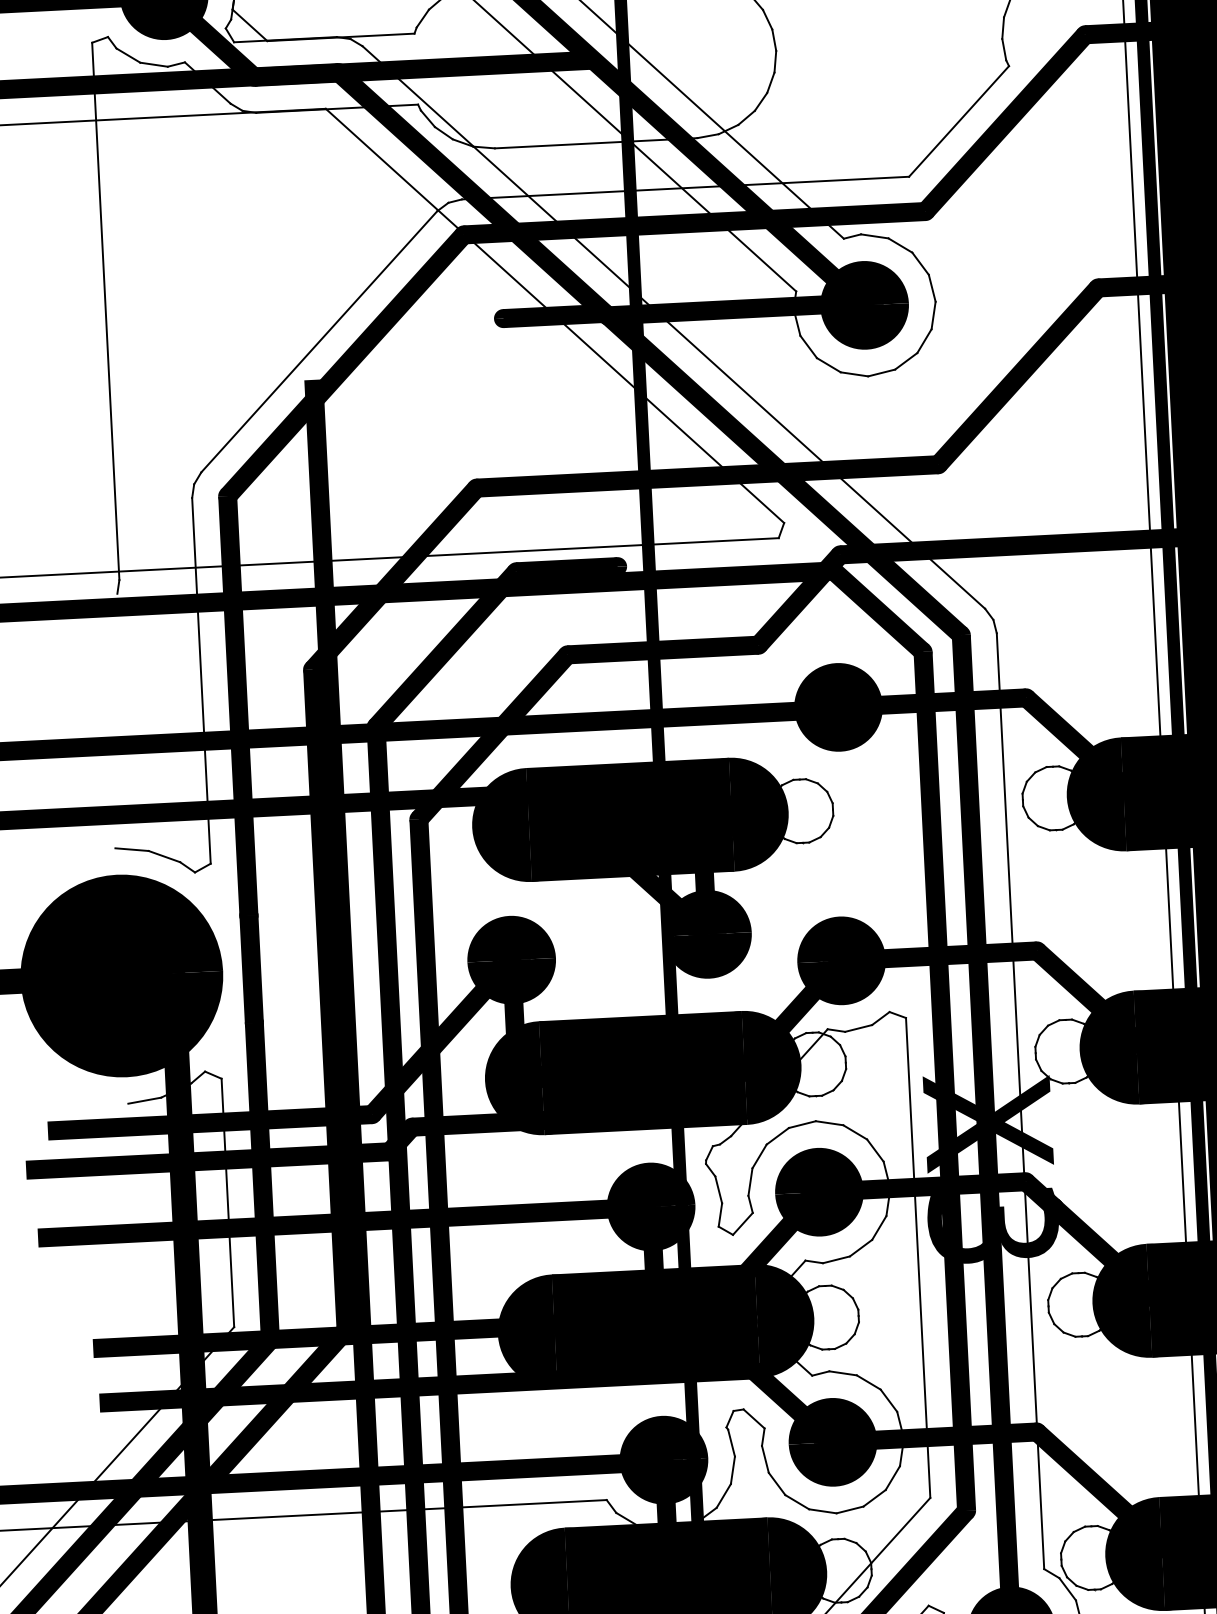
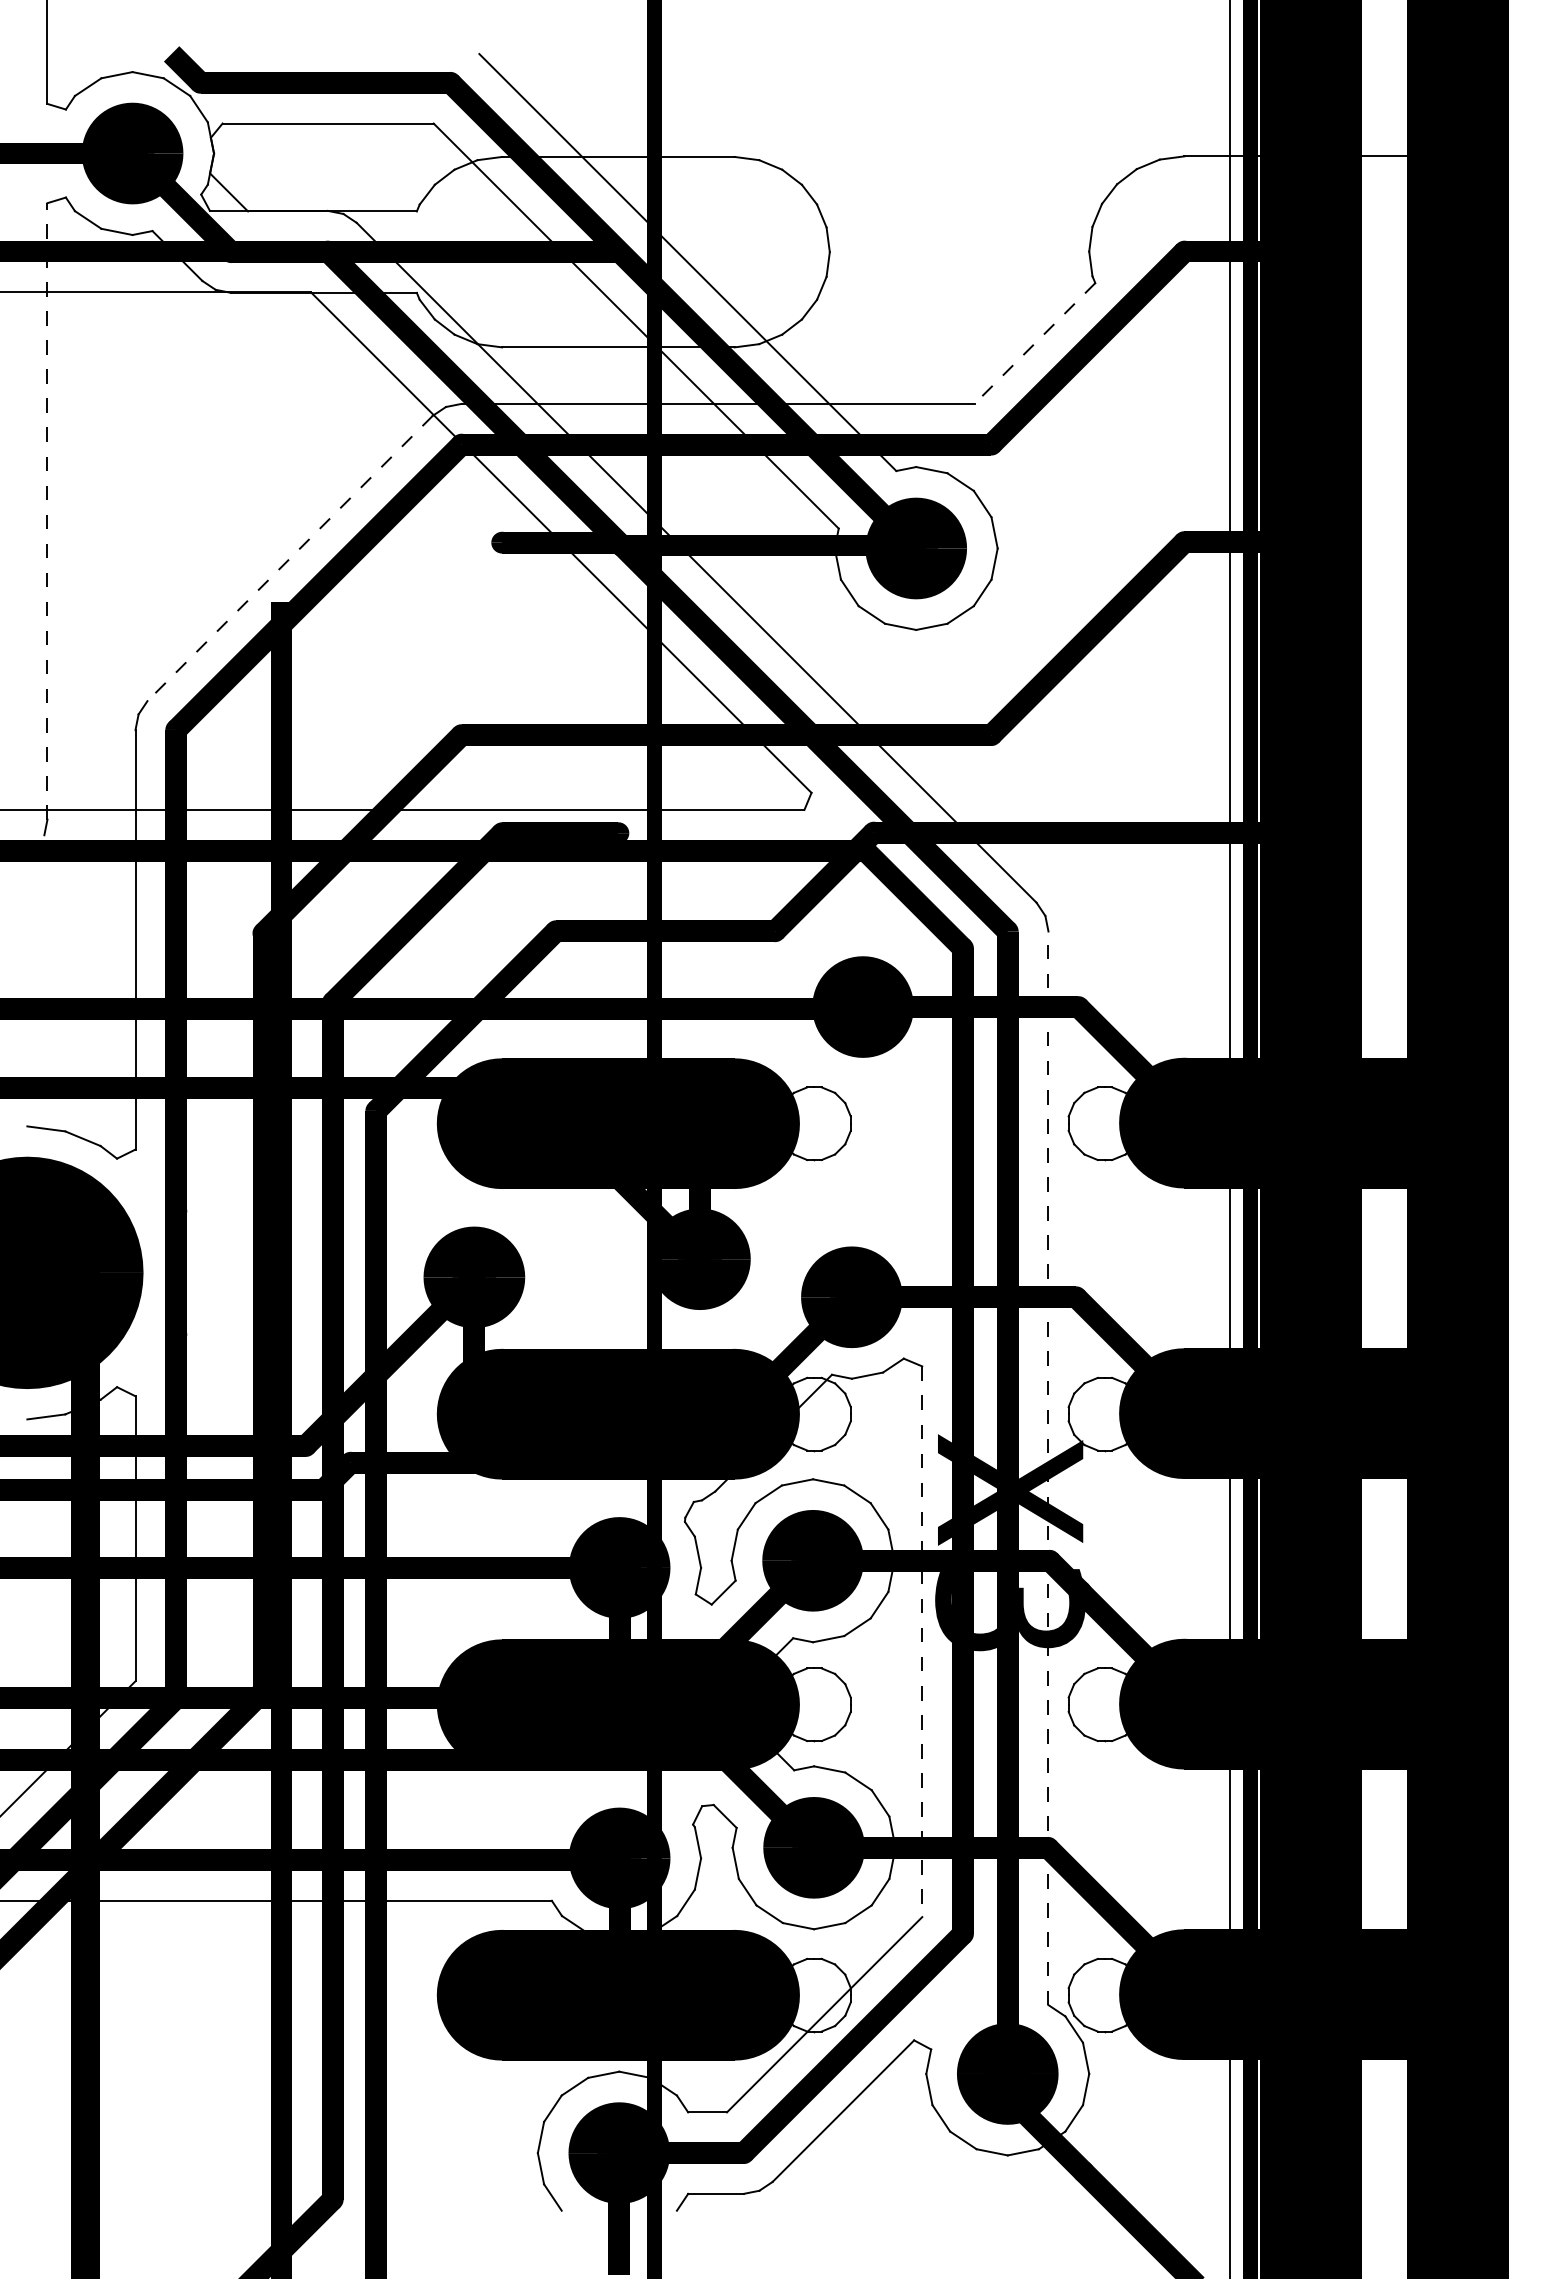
line: (958, 121) -> (1034, 343), solid -> dashed
line: (105, 310) -> (47, 510), solid -> dashed
line: (319, 341) -> (290, 558), solid -> dashed
line: (1020, 1101) -> (1048, 1468), solid -> dashed
line: (918, 1258) -> (922, 1642), solid -> dashed

